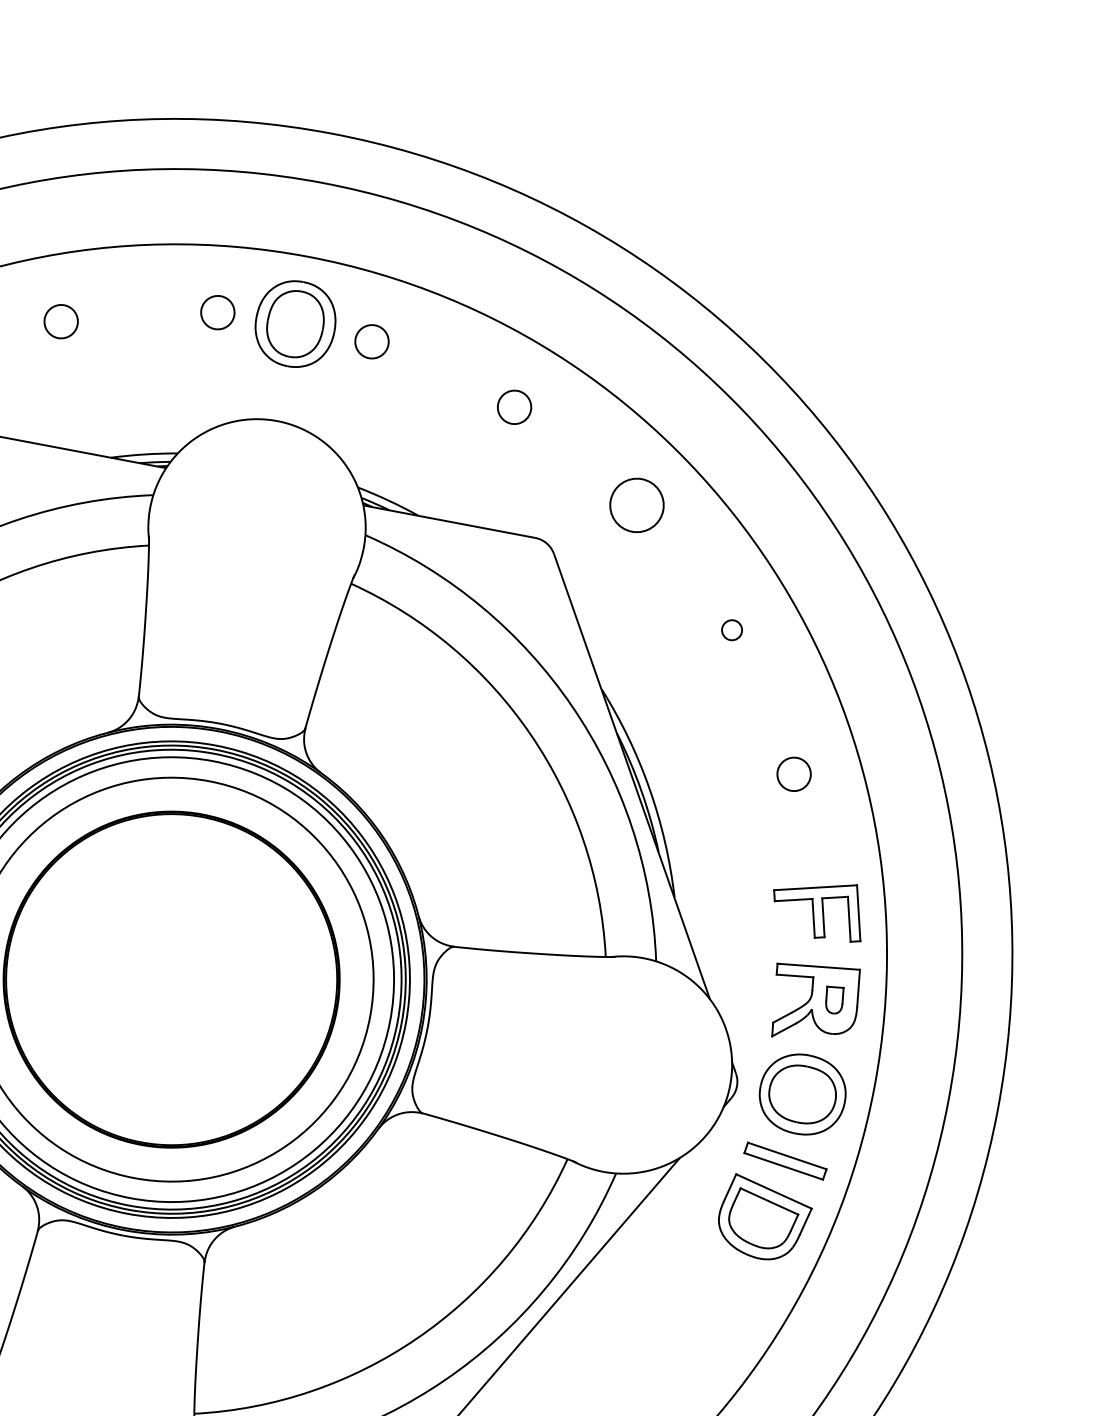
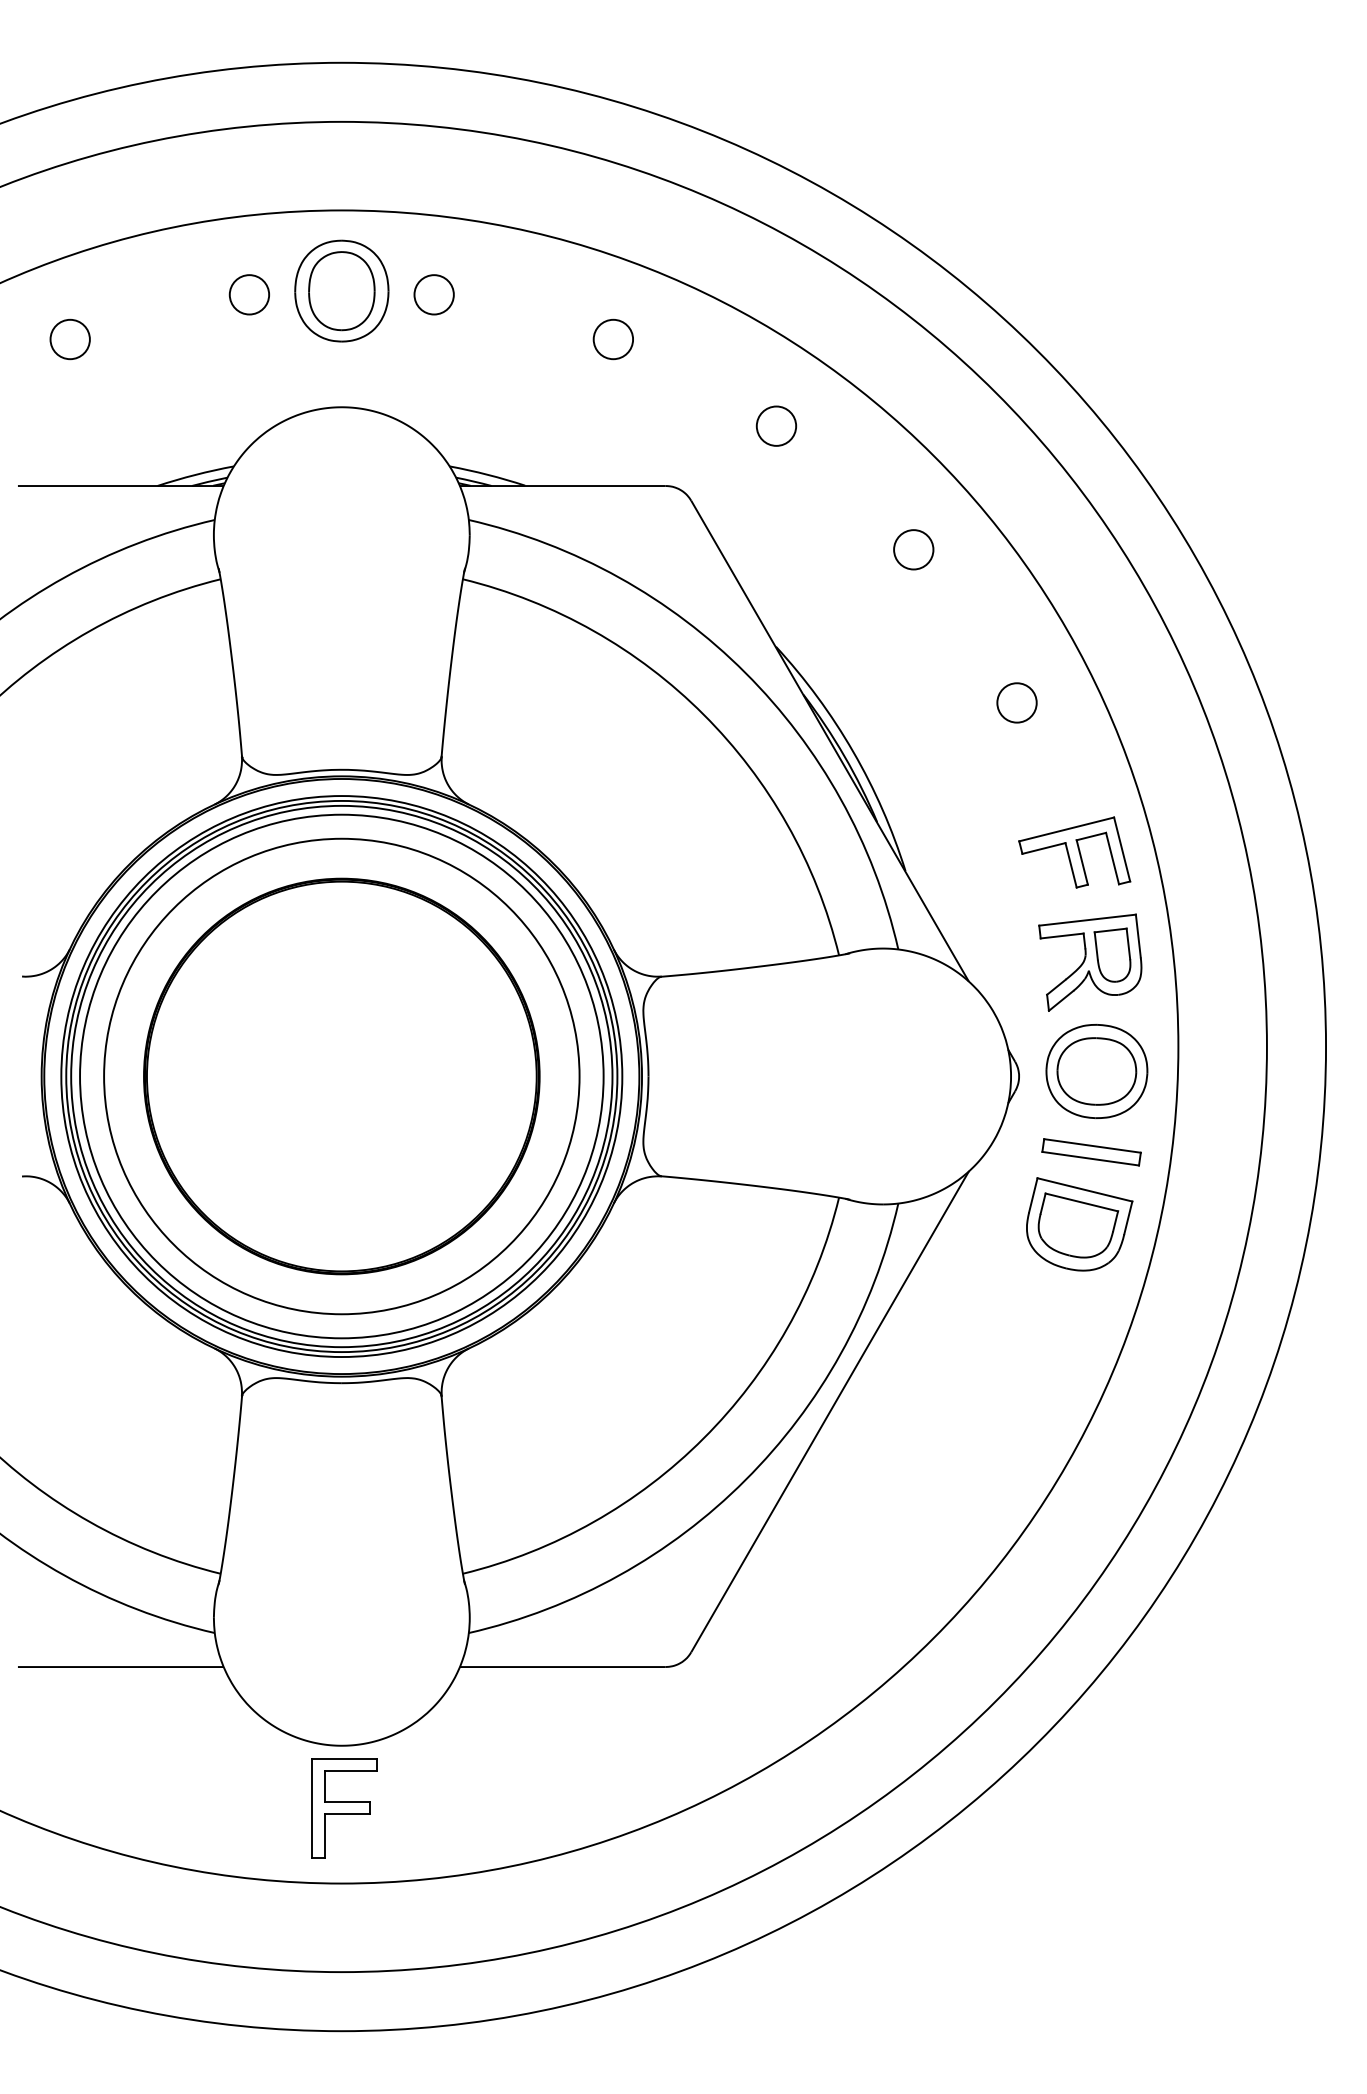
circle: (637, 504) -> (776, 425), size x0.62
circle: (731, 629) -> (913, 549), size x1.67
part: (834, 999) -> (1112, 954), size x1.67

